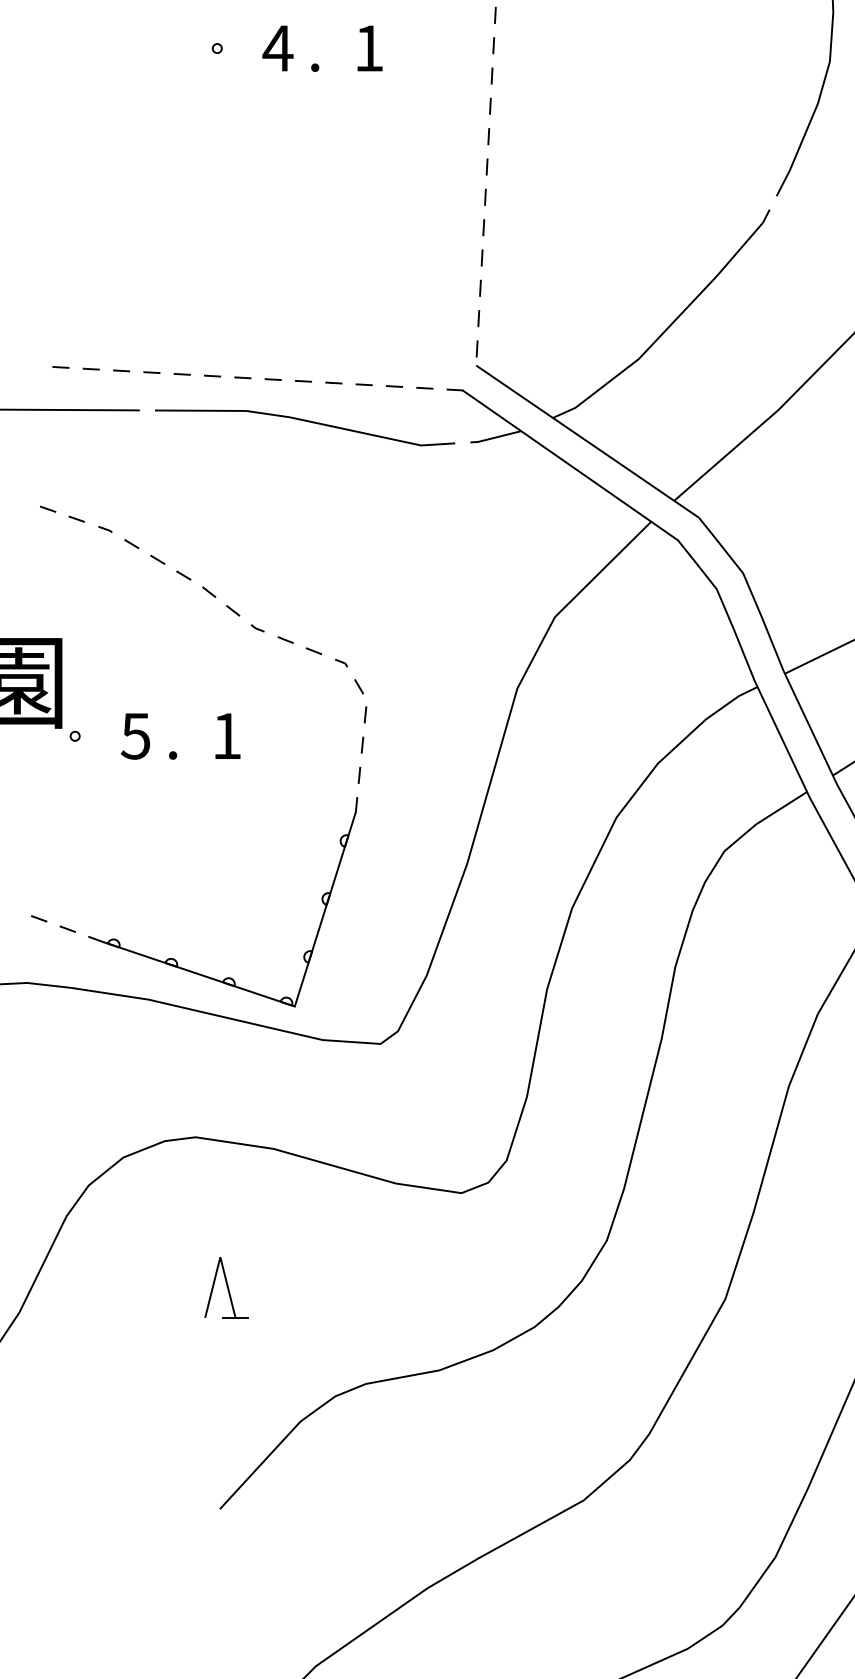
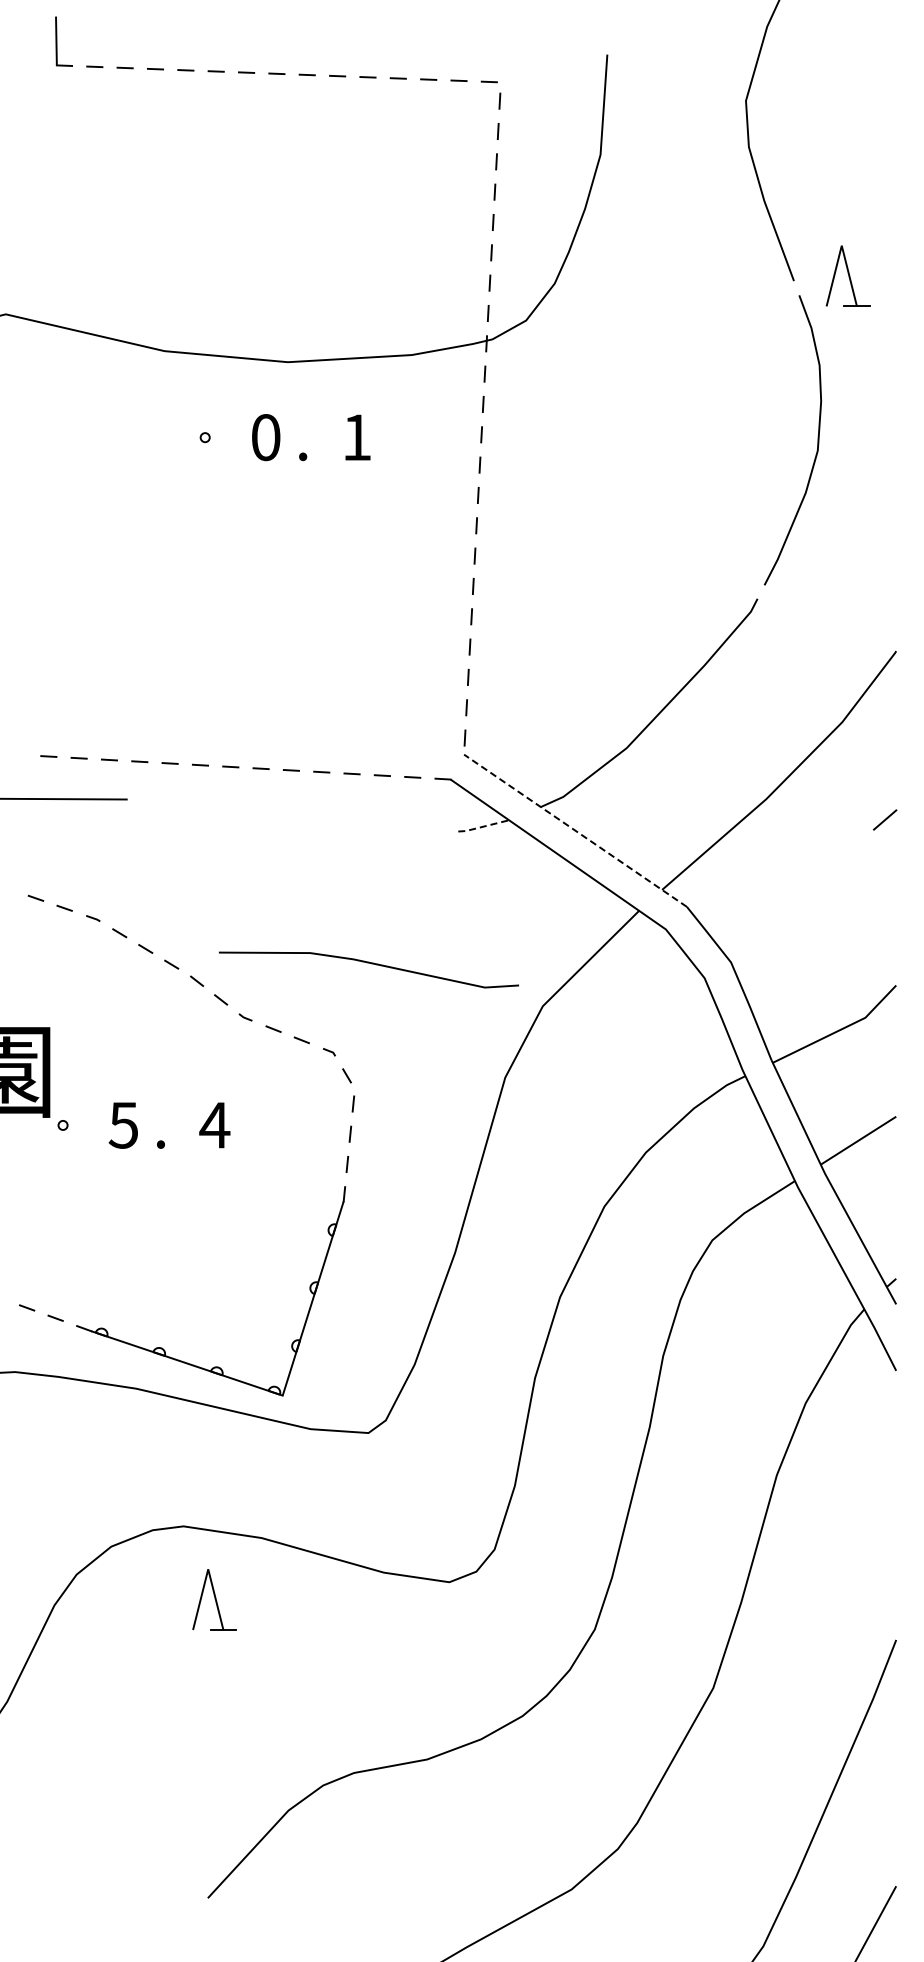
text: (277, 48) -> (265, 437), 4 -> 0
line: (307, 422) -> (371, 964), moved
line: (495, 437) -> (483, 826), solid -> dashed
line: (587, 441) -> (575, 830), solid -> dashed
text: (226, 736) -> (214, 1125), 1 -> 4
part: (226, 1287) -> (214, 1599), moved

